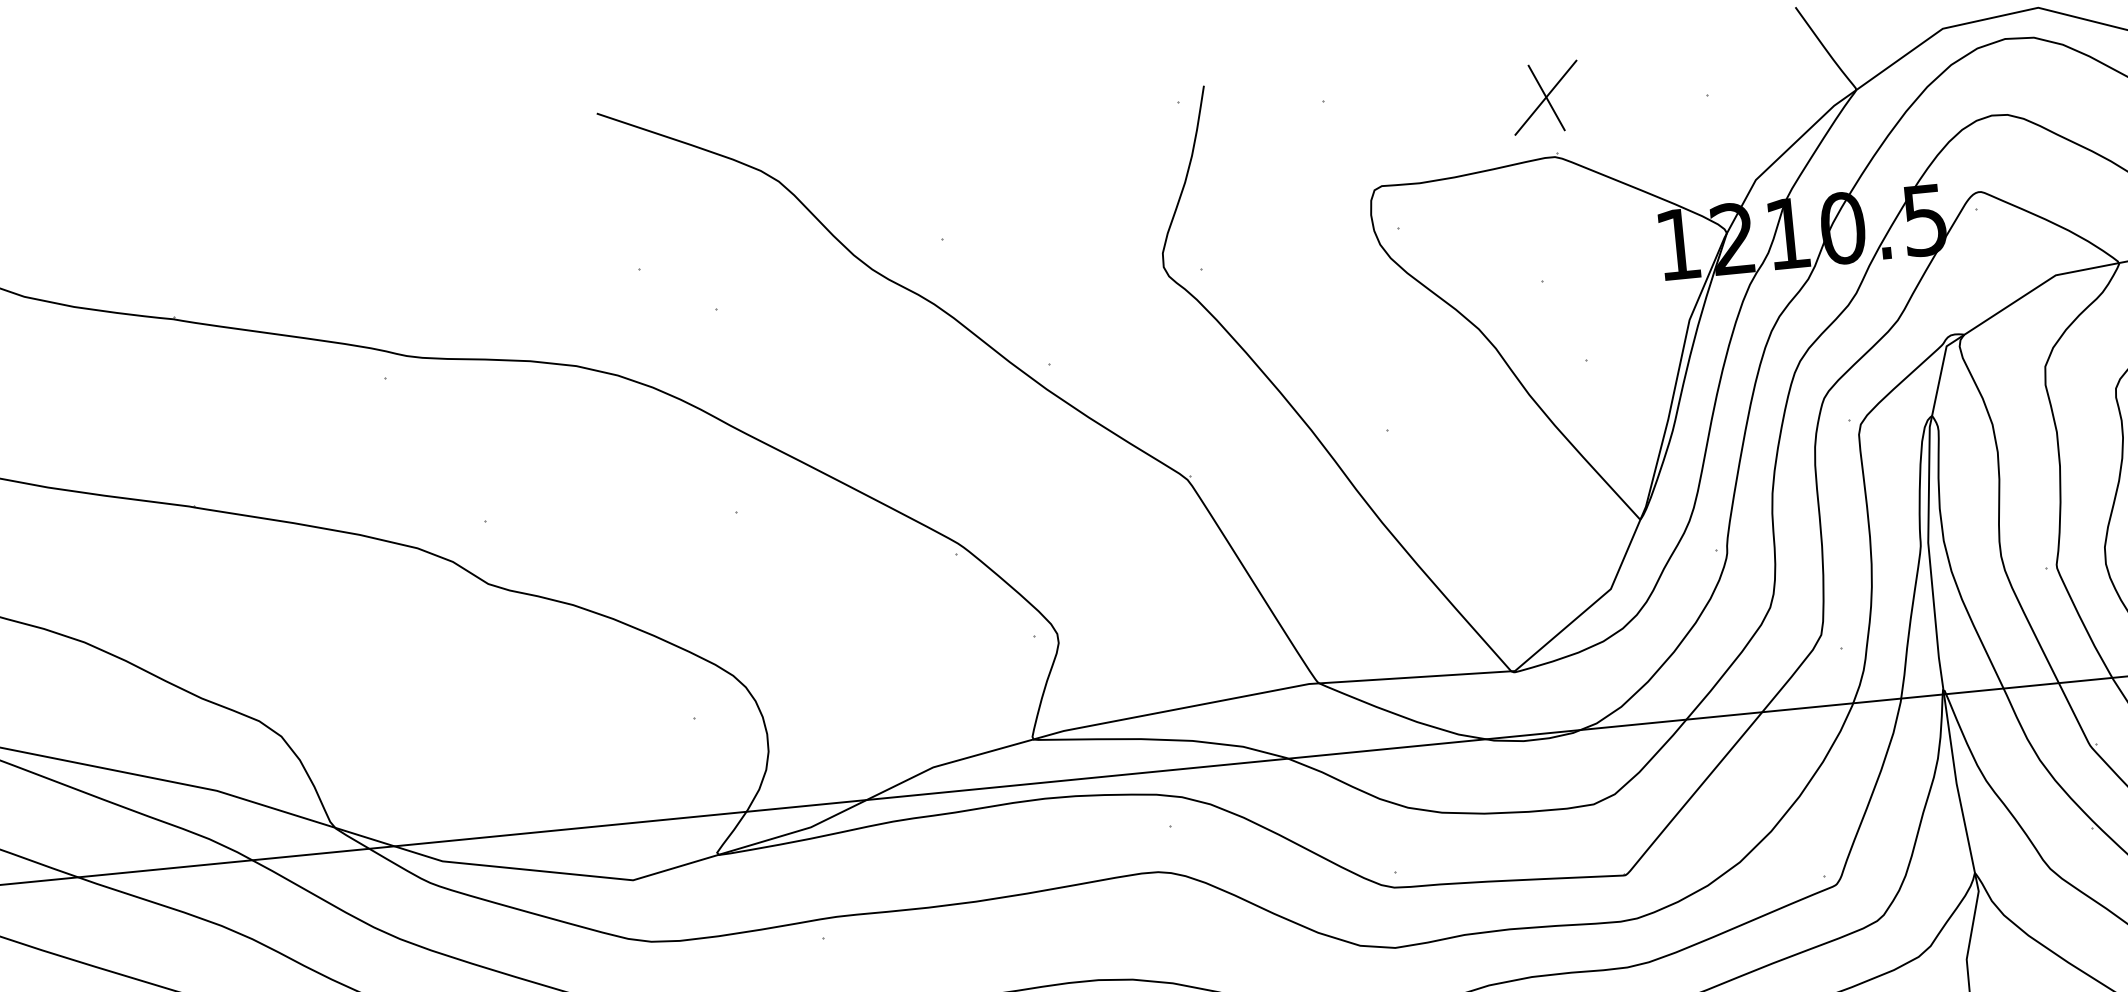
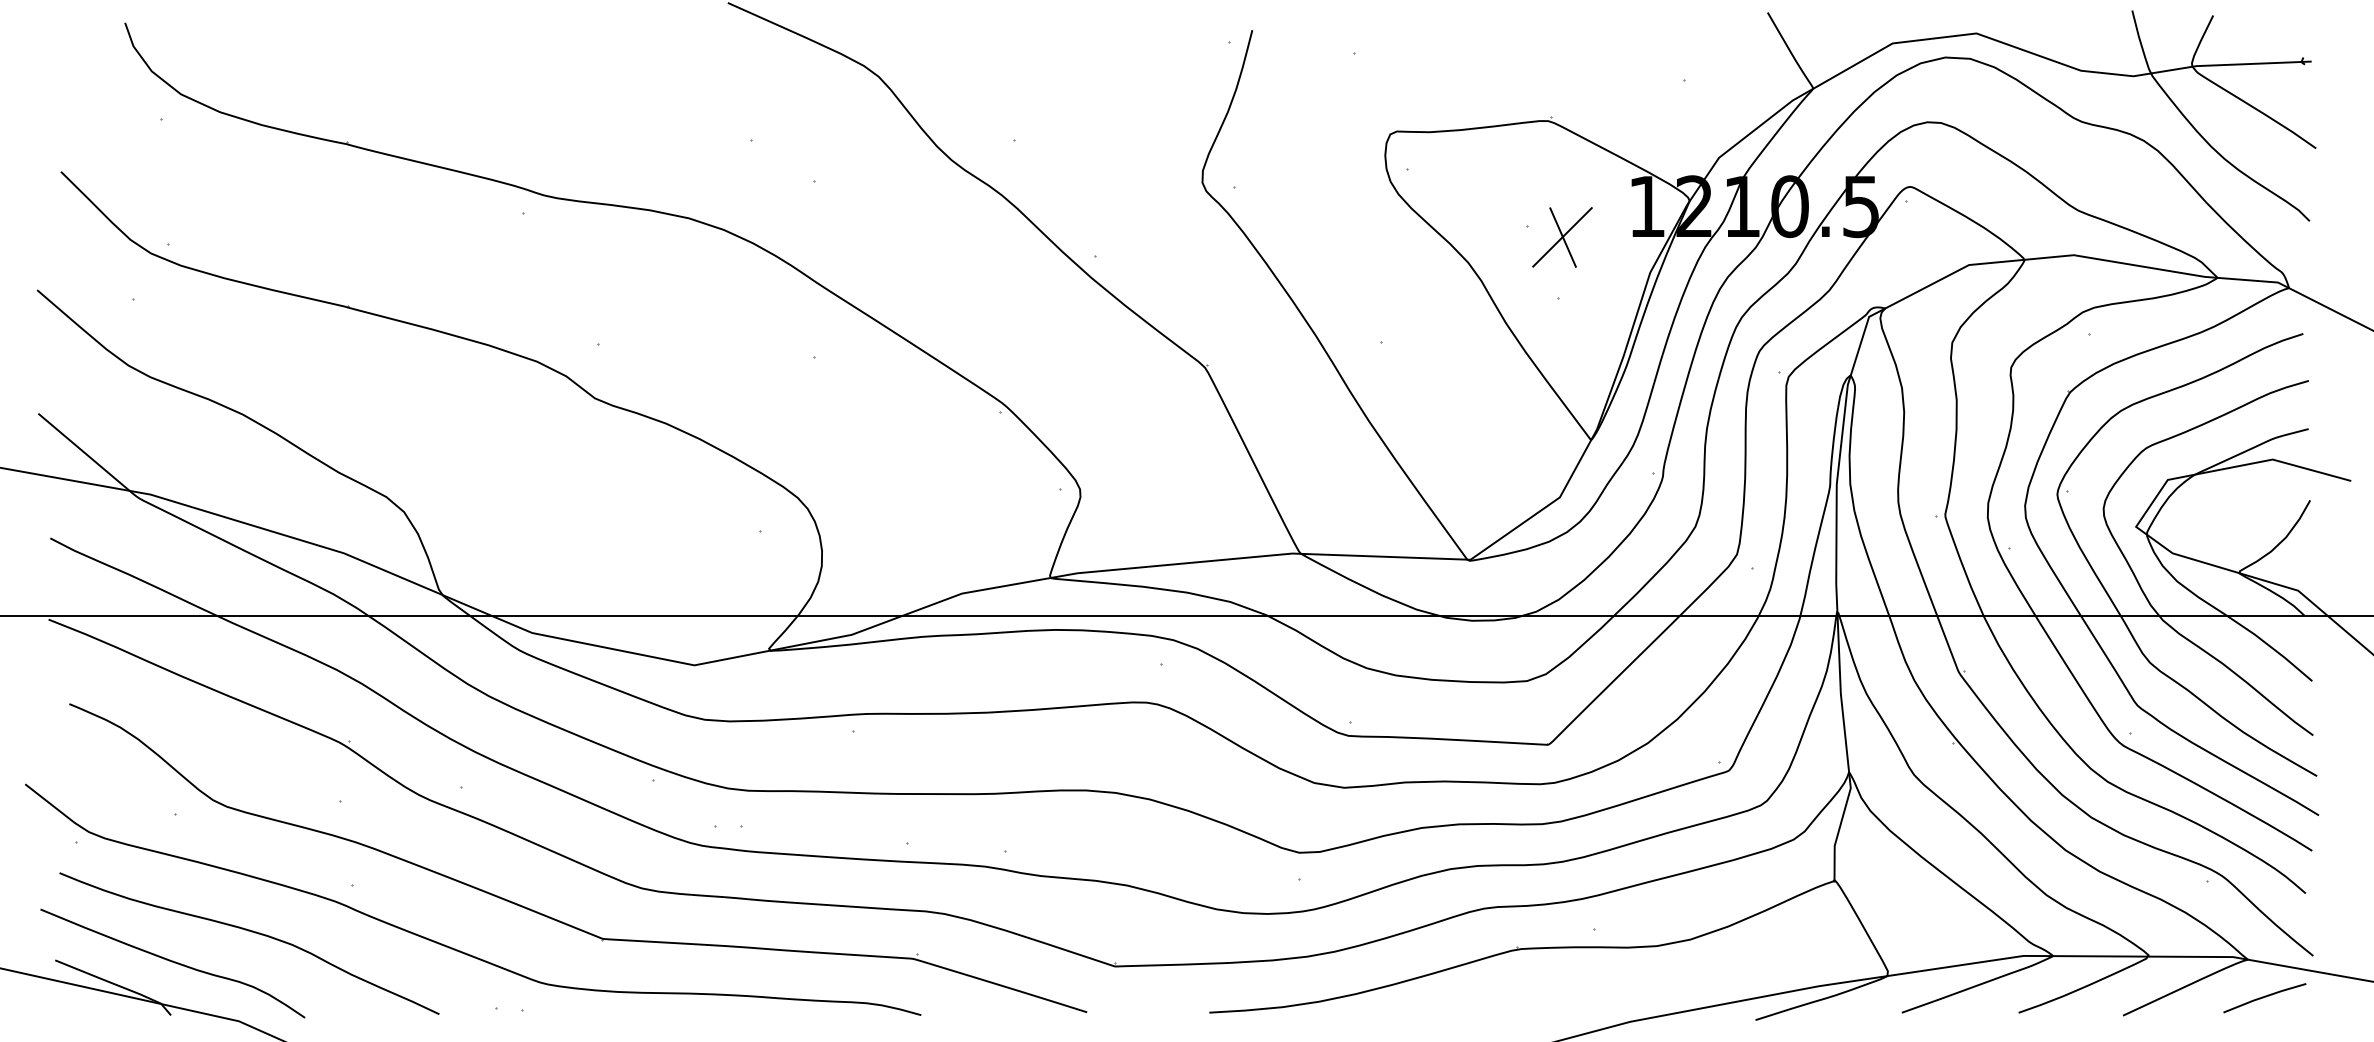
part: (1545, 97) -> (1562, 237), moved

